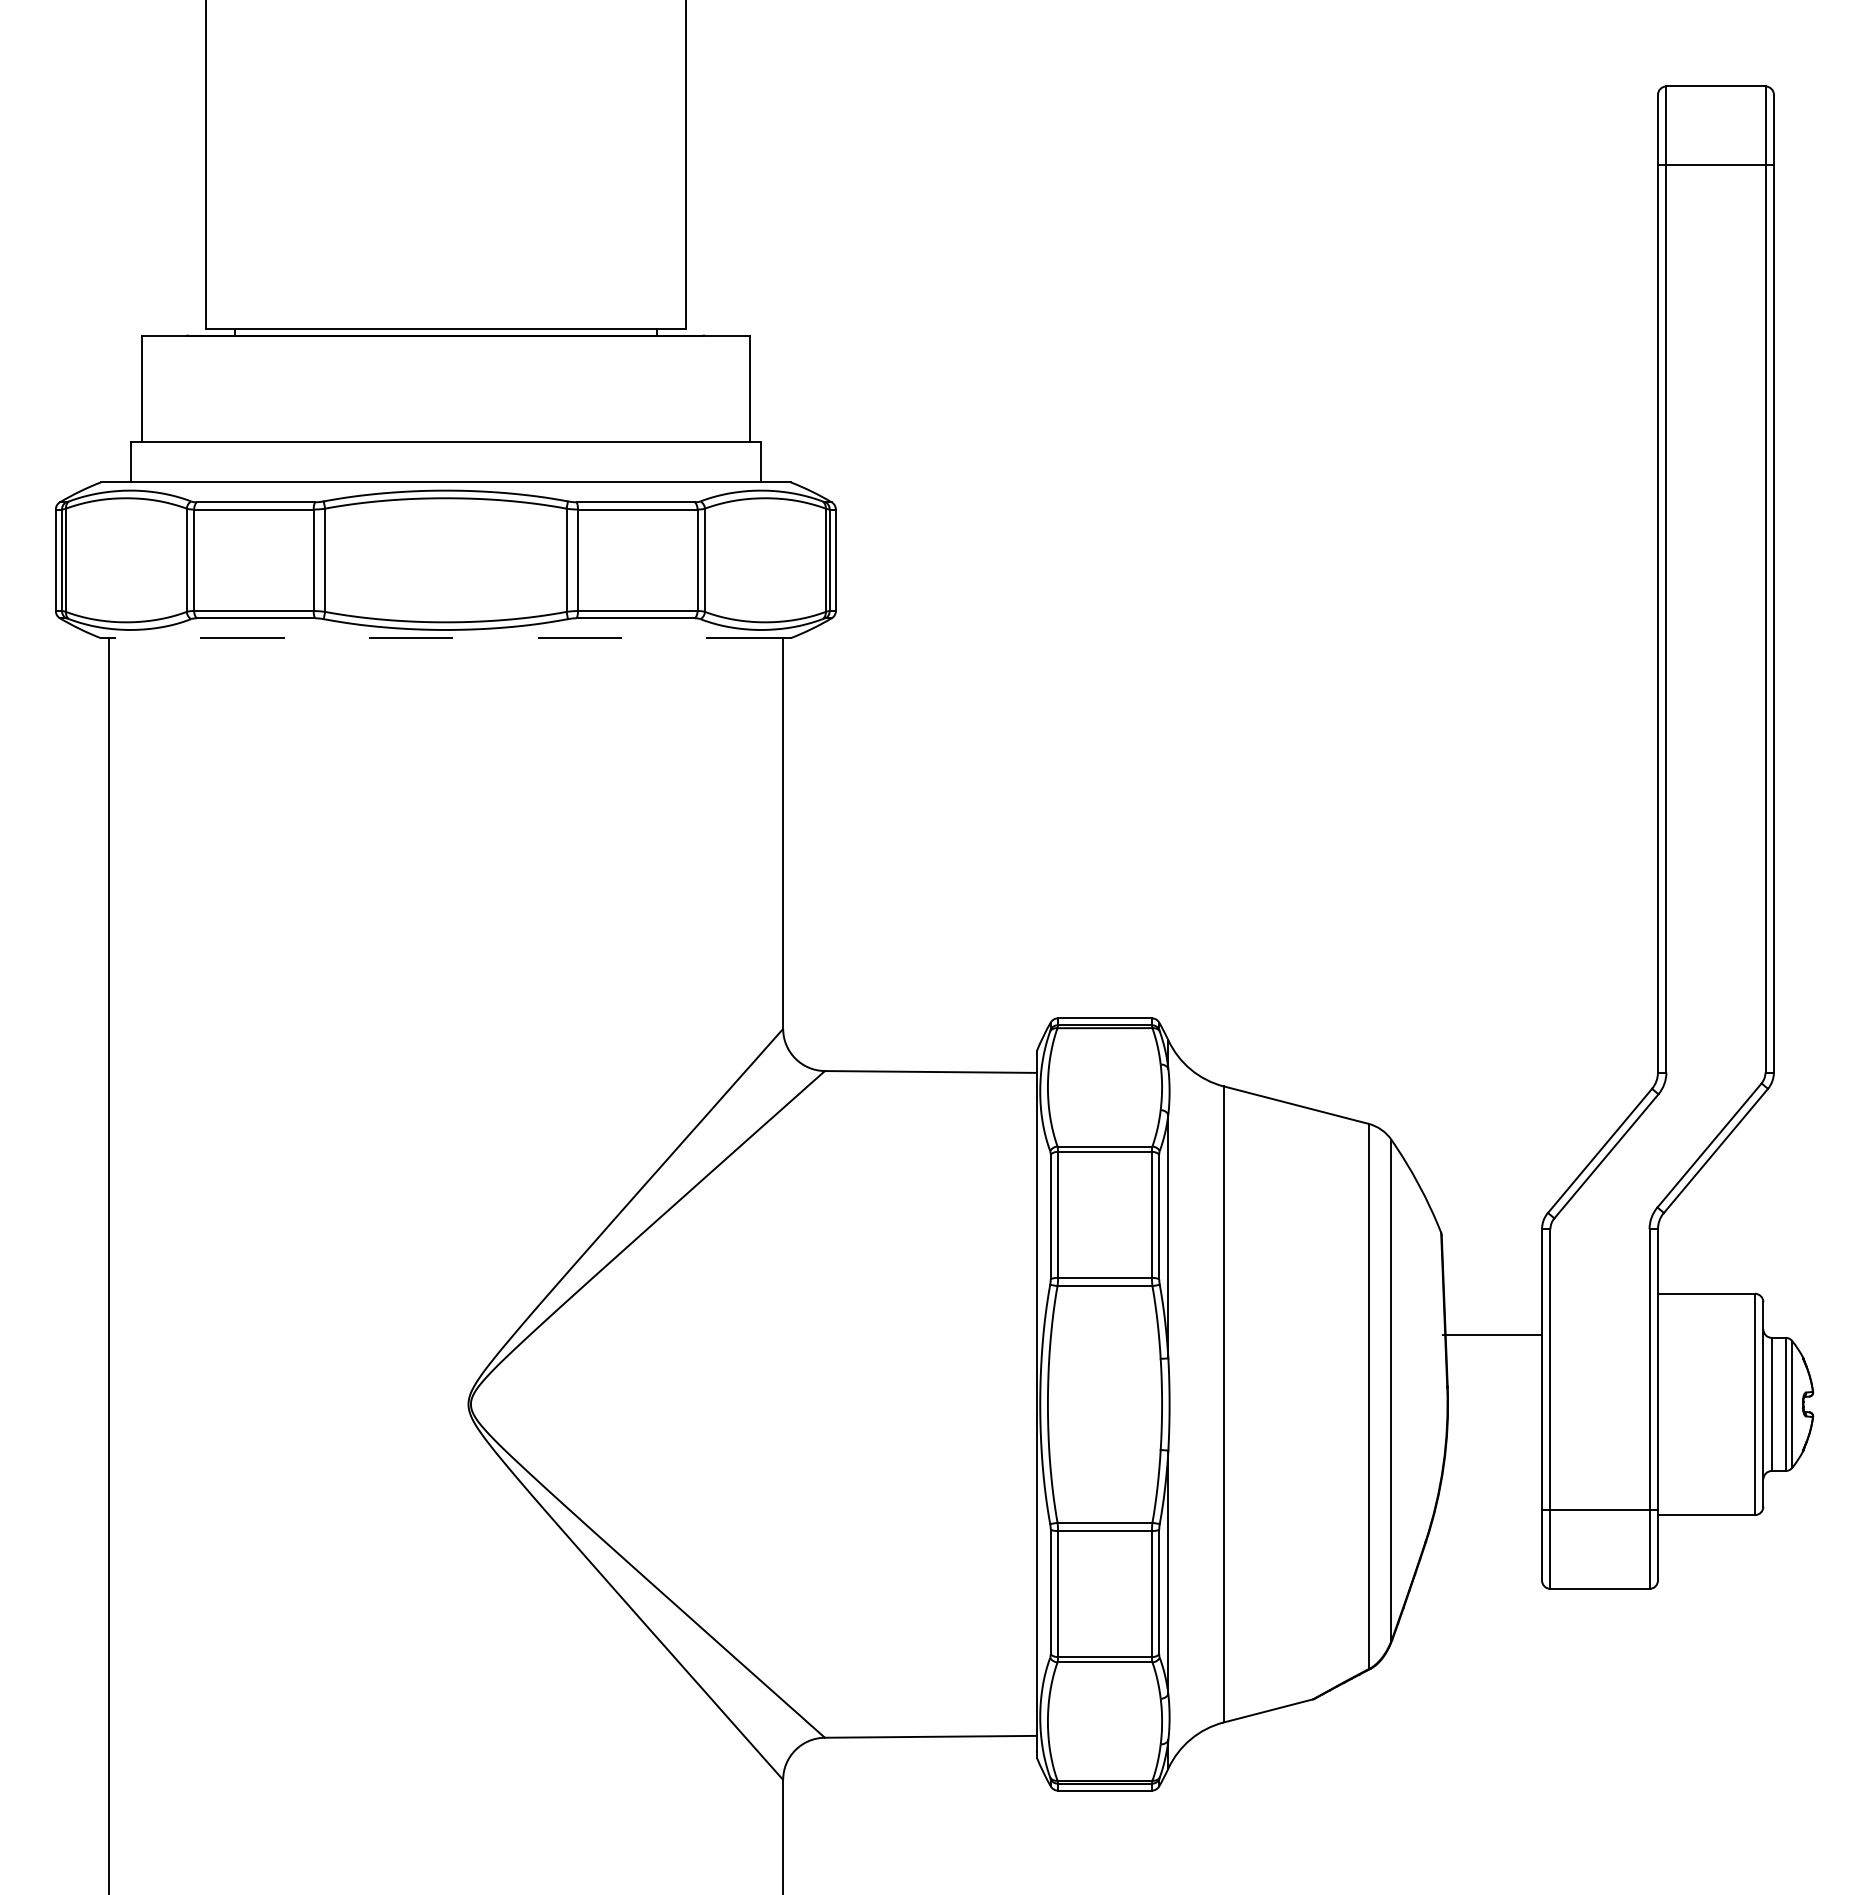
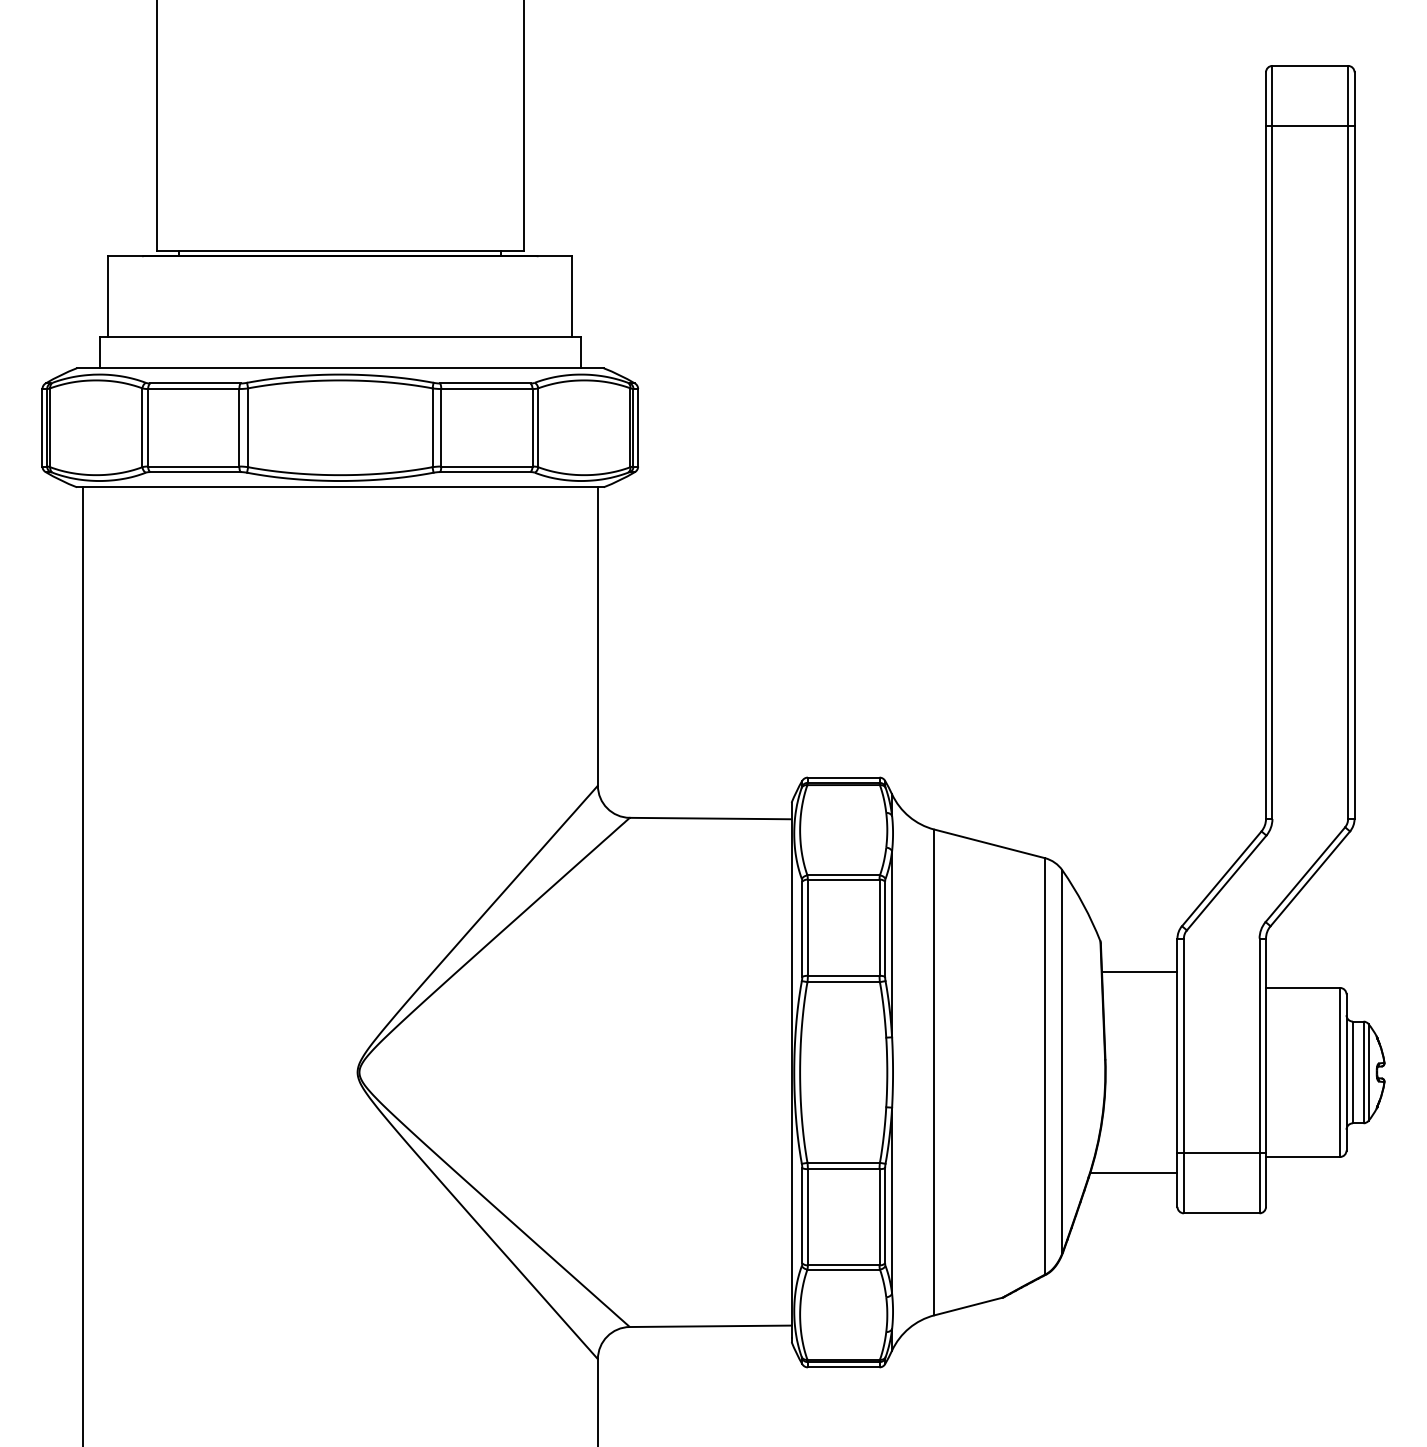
line: (445, 638) -> (340, 487), dashed -> solid
line: (1492, 1334) -> (1139, 971), moved
line: (1484, 1536) -> (1133, 1173), added

